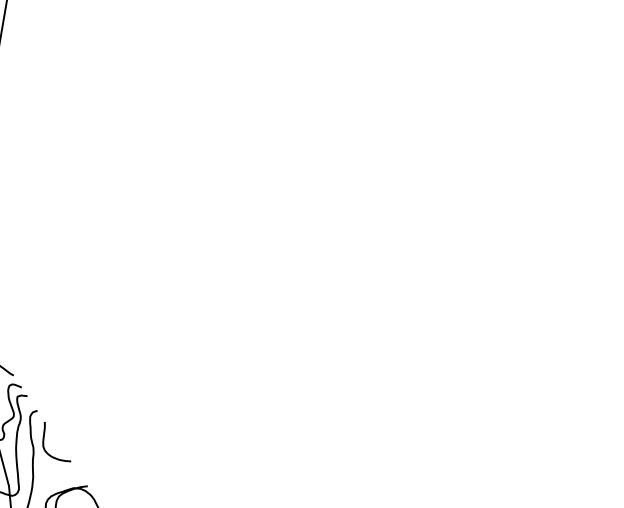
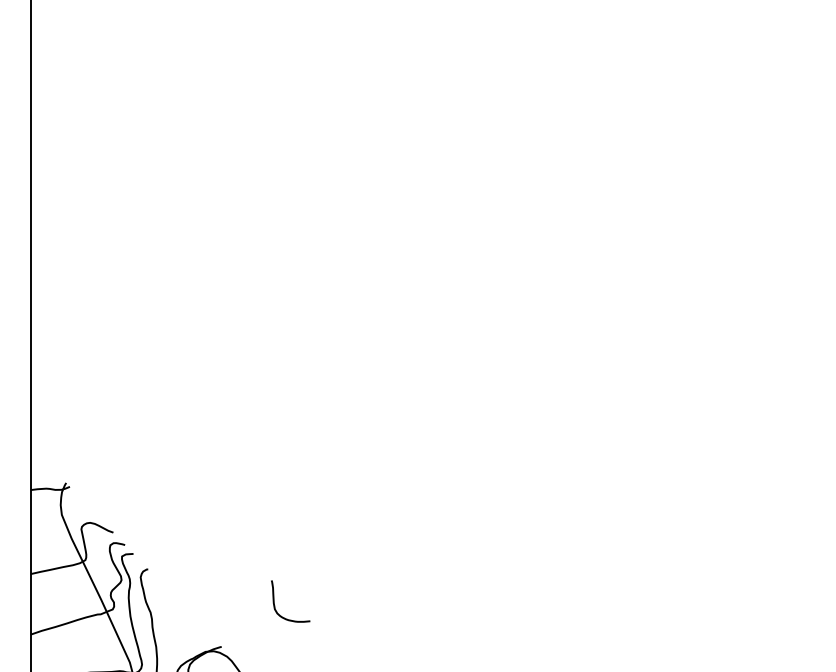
curve: (44, 443) -> (275, 605), moved

